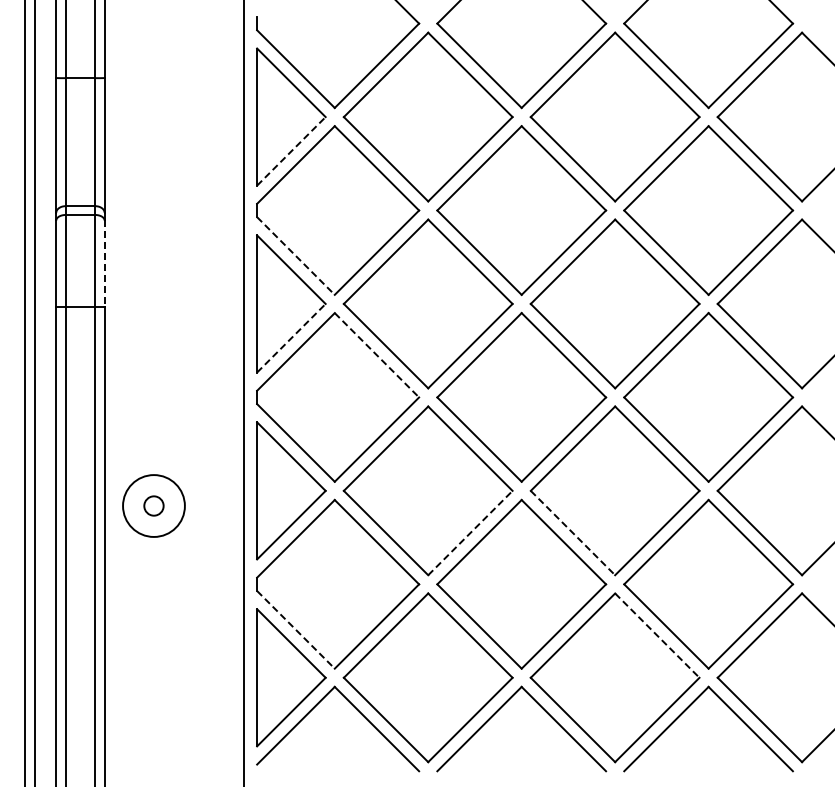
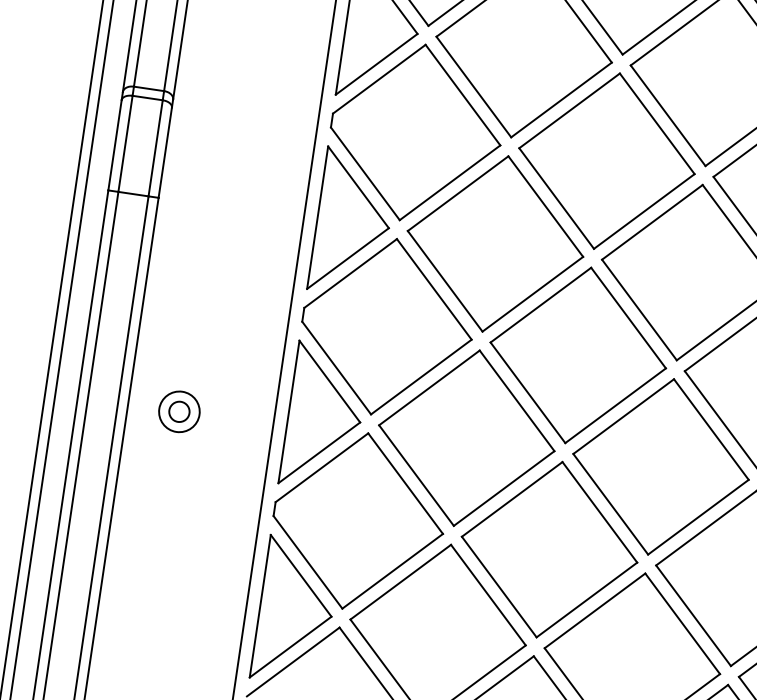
line: (291, 151) -> (376, 64), dashed -> solid
line: (295, 256) -> (364, 174), dashed -> solid
line: (104, 264) -> (165, 153), dashed -> solid
line: (291, 337) -> (348, 257), dashed -> solid
line: (376, 355) -> (433, 289), dashed -> solid
circle: (153, 505) -> (179, 411), size x0.62
line: (470, 533) -> (504, 488), dashed -> solid
line: (572, 533) -> (610, 504), dashed -> solid
line: (295, 629) -> (307, 561), dashed -> solid
line: (657, 635) -> (682, 623), dashed -> solid

